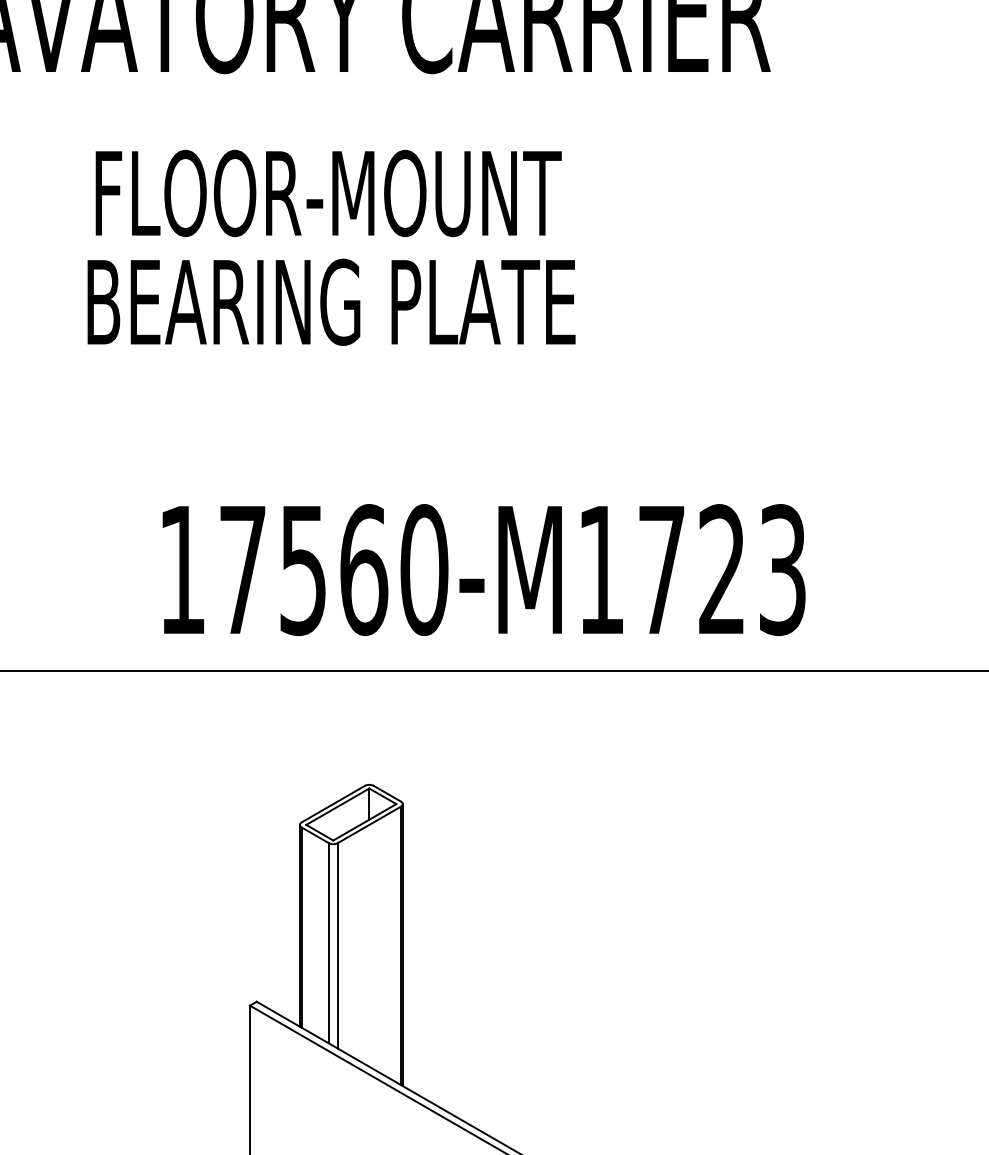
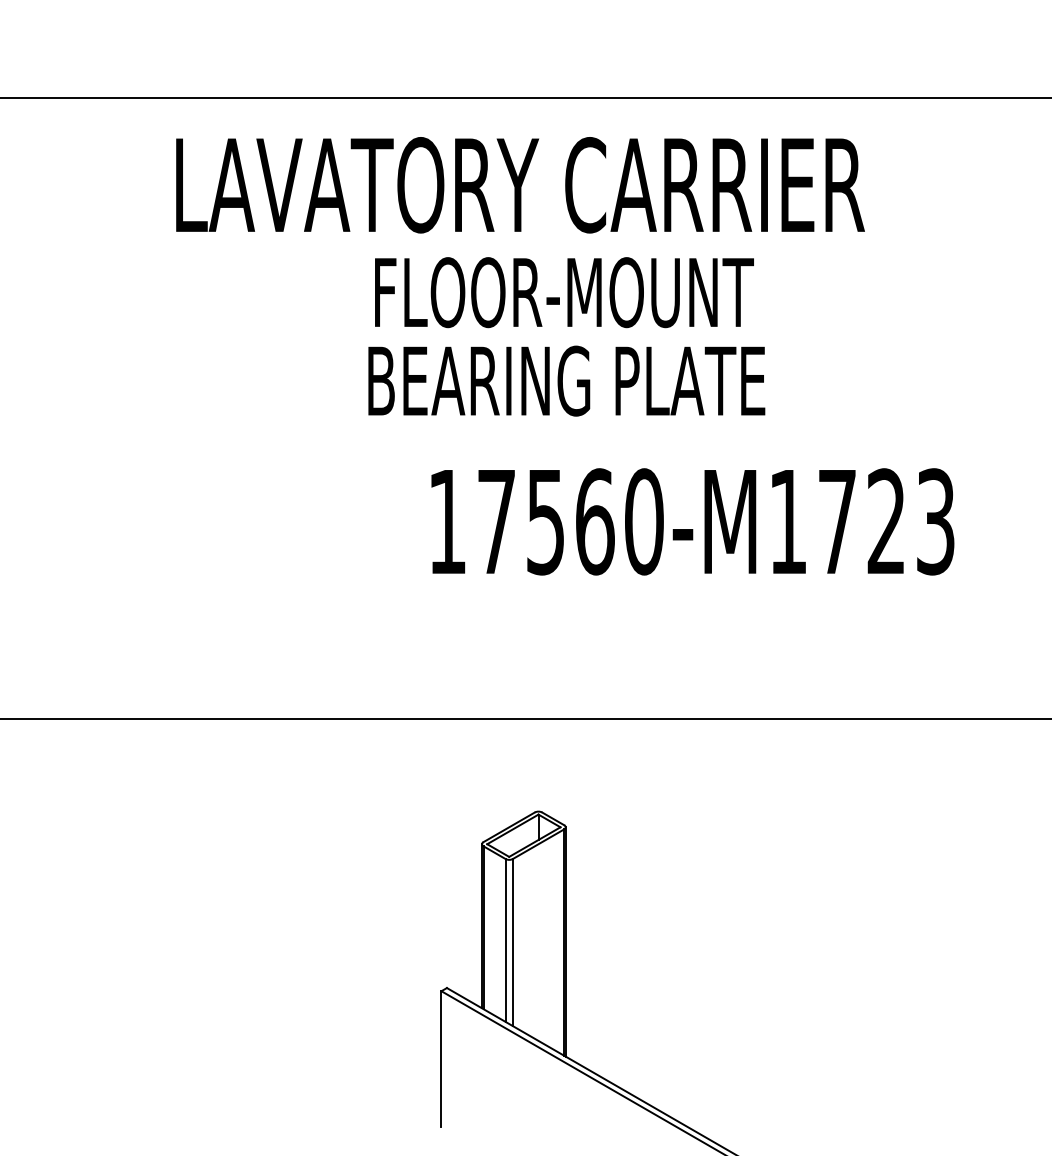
text: (331, 247) -> (566, 336), moved
text: (483, 569) -> (692, 521), moved

